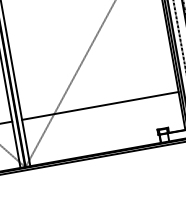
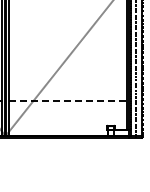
line: (100, 105) -> (68, 100), solid -> dashed

